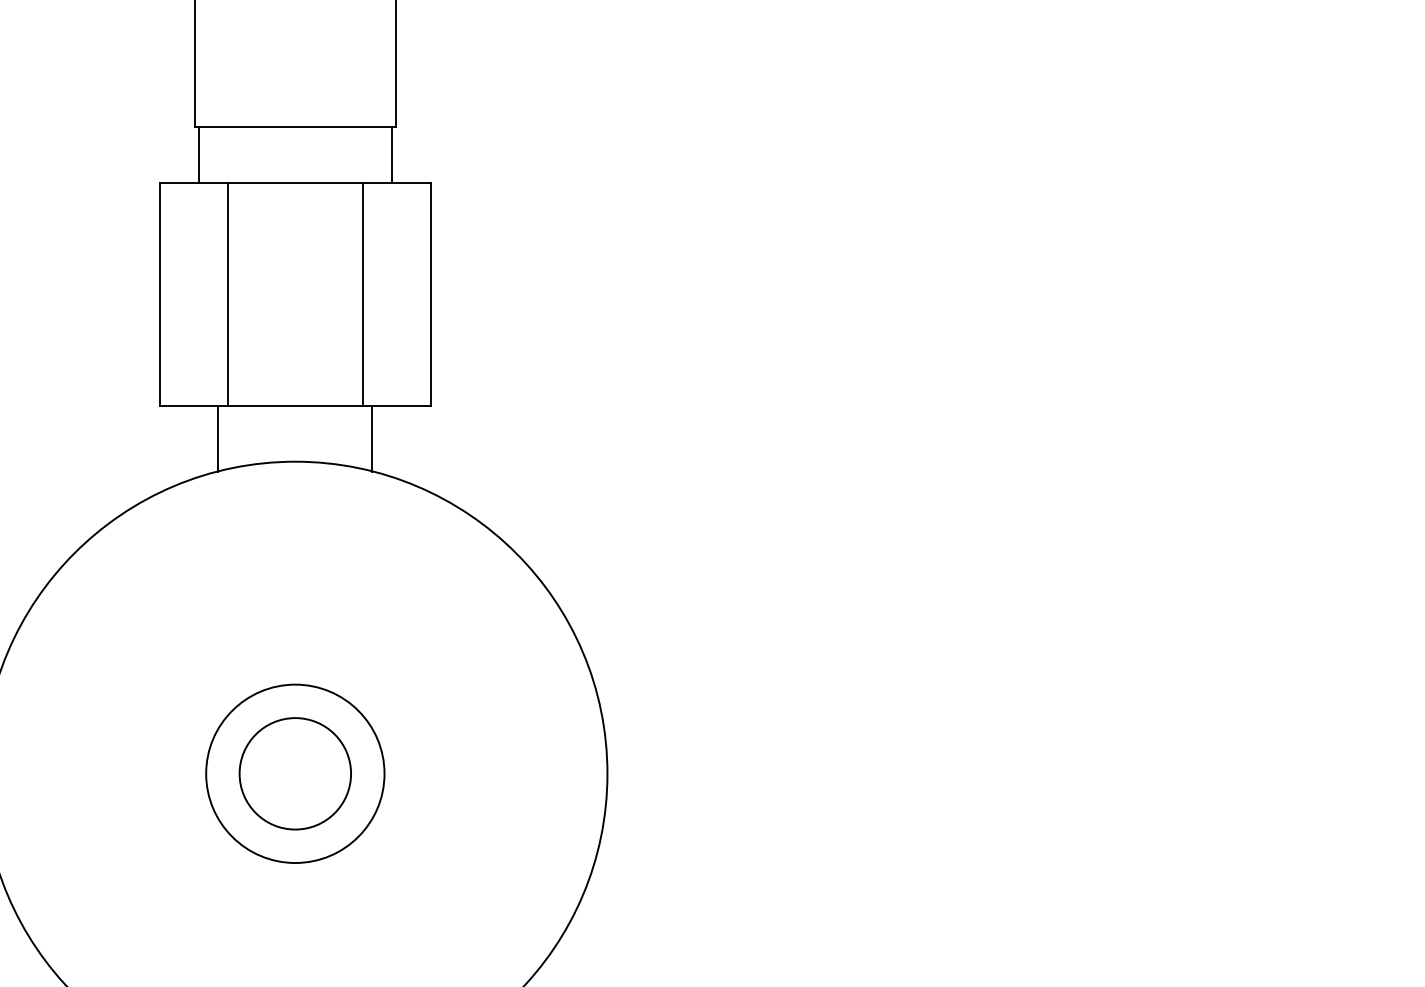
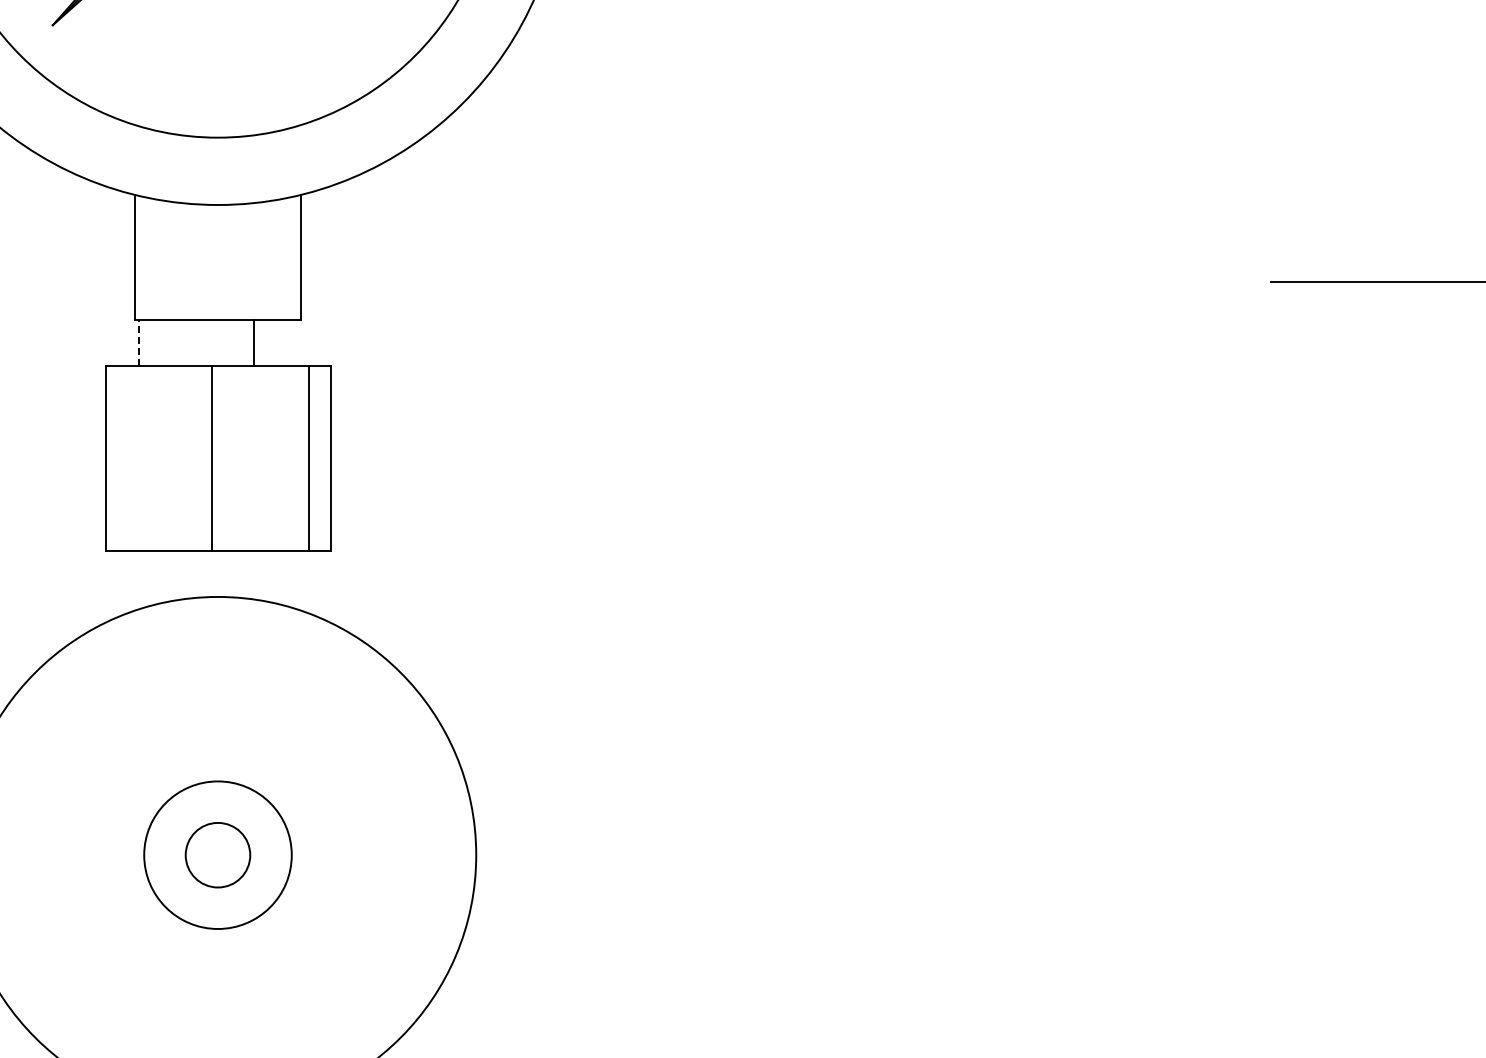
line: (199, 154) -> (138, 342), solid -> dashed
line: (392, 155) -> (254, 343), moved
line: (228, 294) -> (211, 458), moved
line: (363, 294) -> (309, 458), moved
line: (218, 438) -> (154, 577), removed
line: (372, 438) -> (281, 577), removed
circle: (294, 774) -> (217, 855), size x0.7

